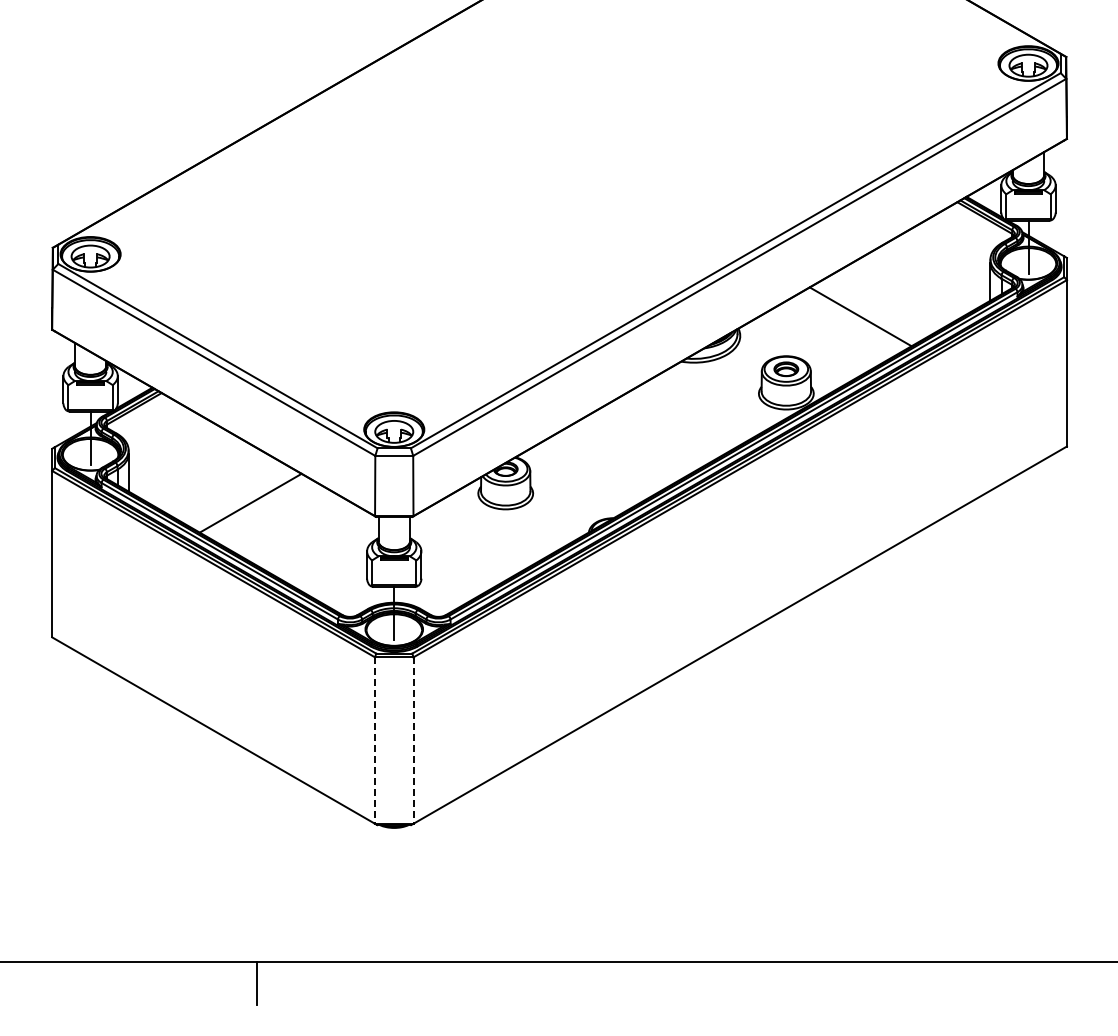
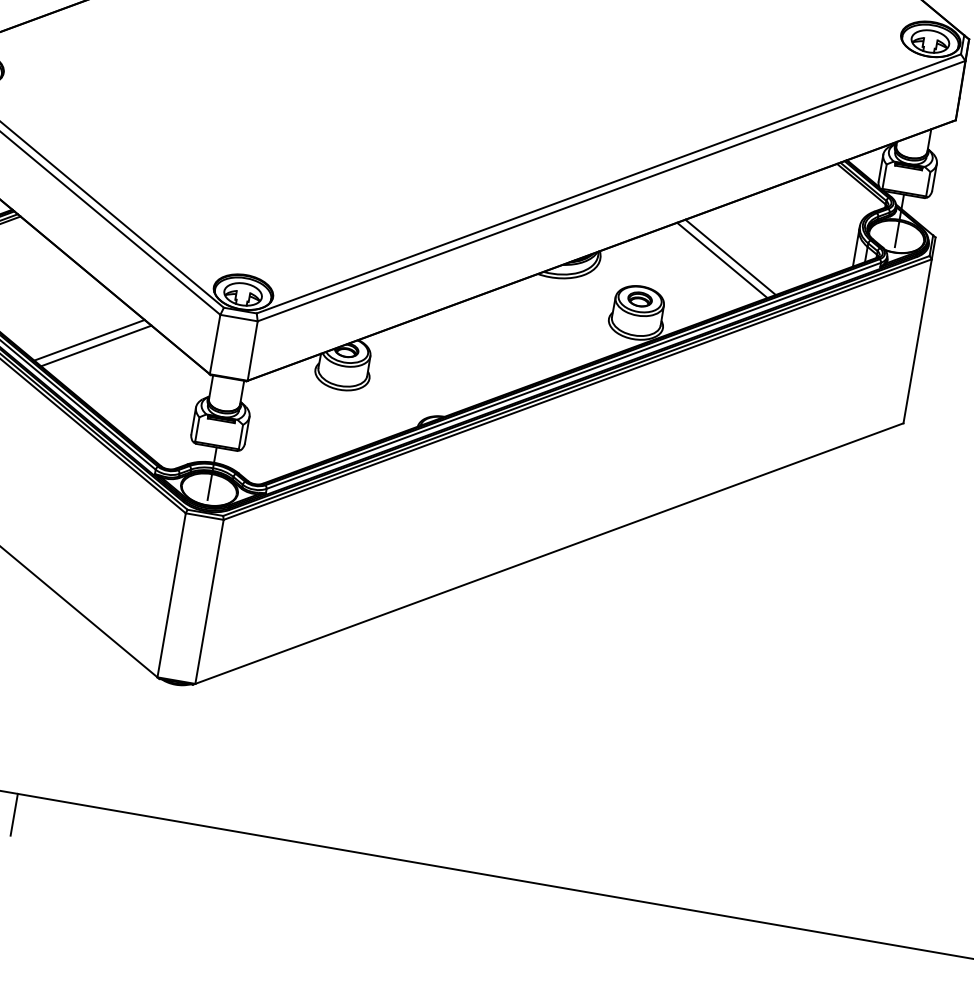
line: (868, 311) -> (730, 256), added
line: (258, 507) -> (96, 345), added
line: (375, 741) -> (171, 596), dashed -> solid
line: (413, 741) -> (209, 602), dashed -> solid

